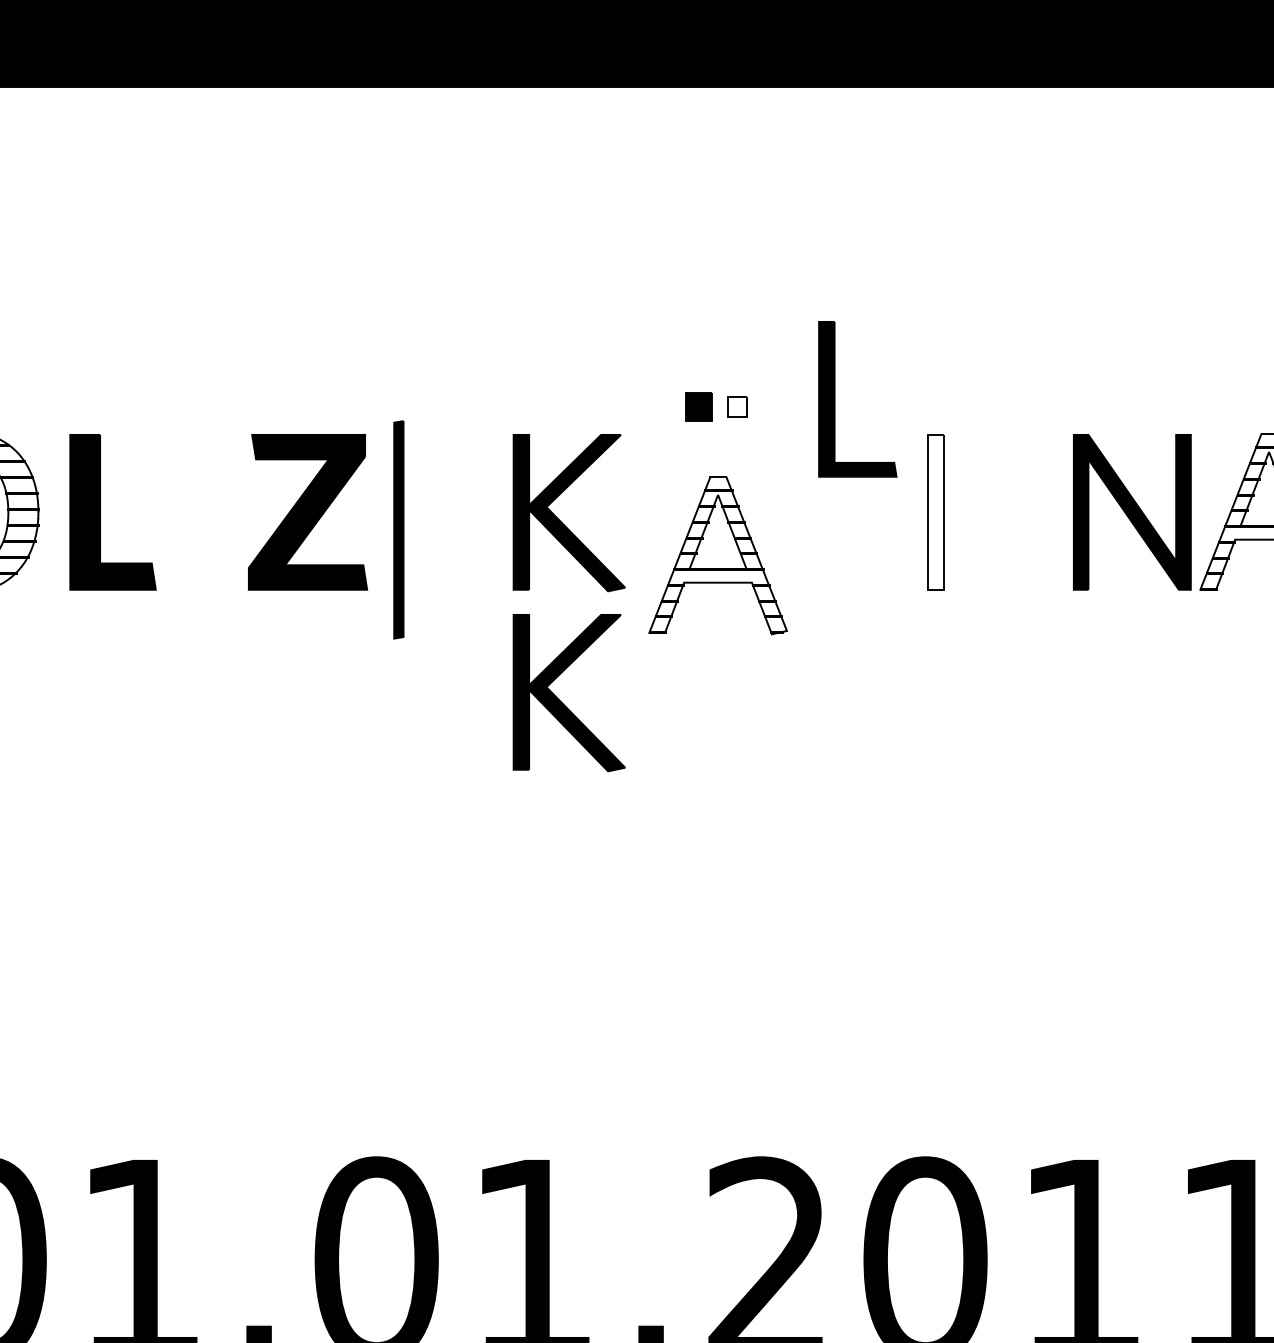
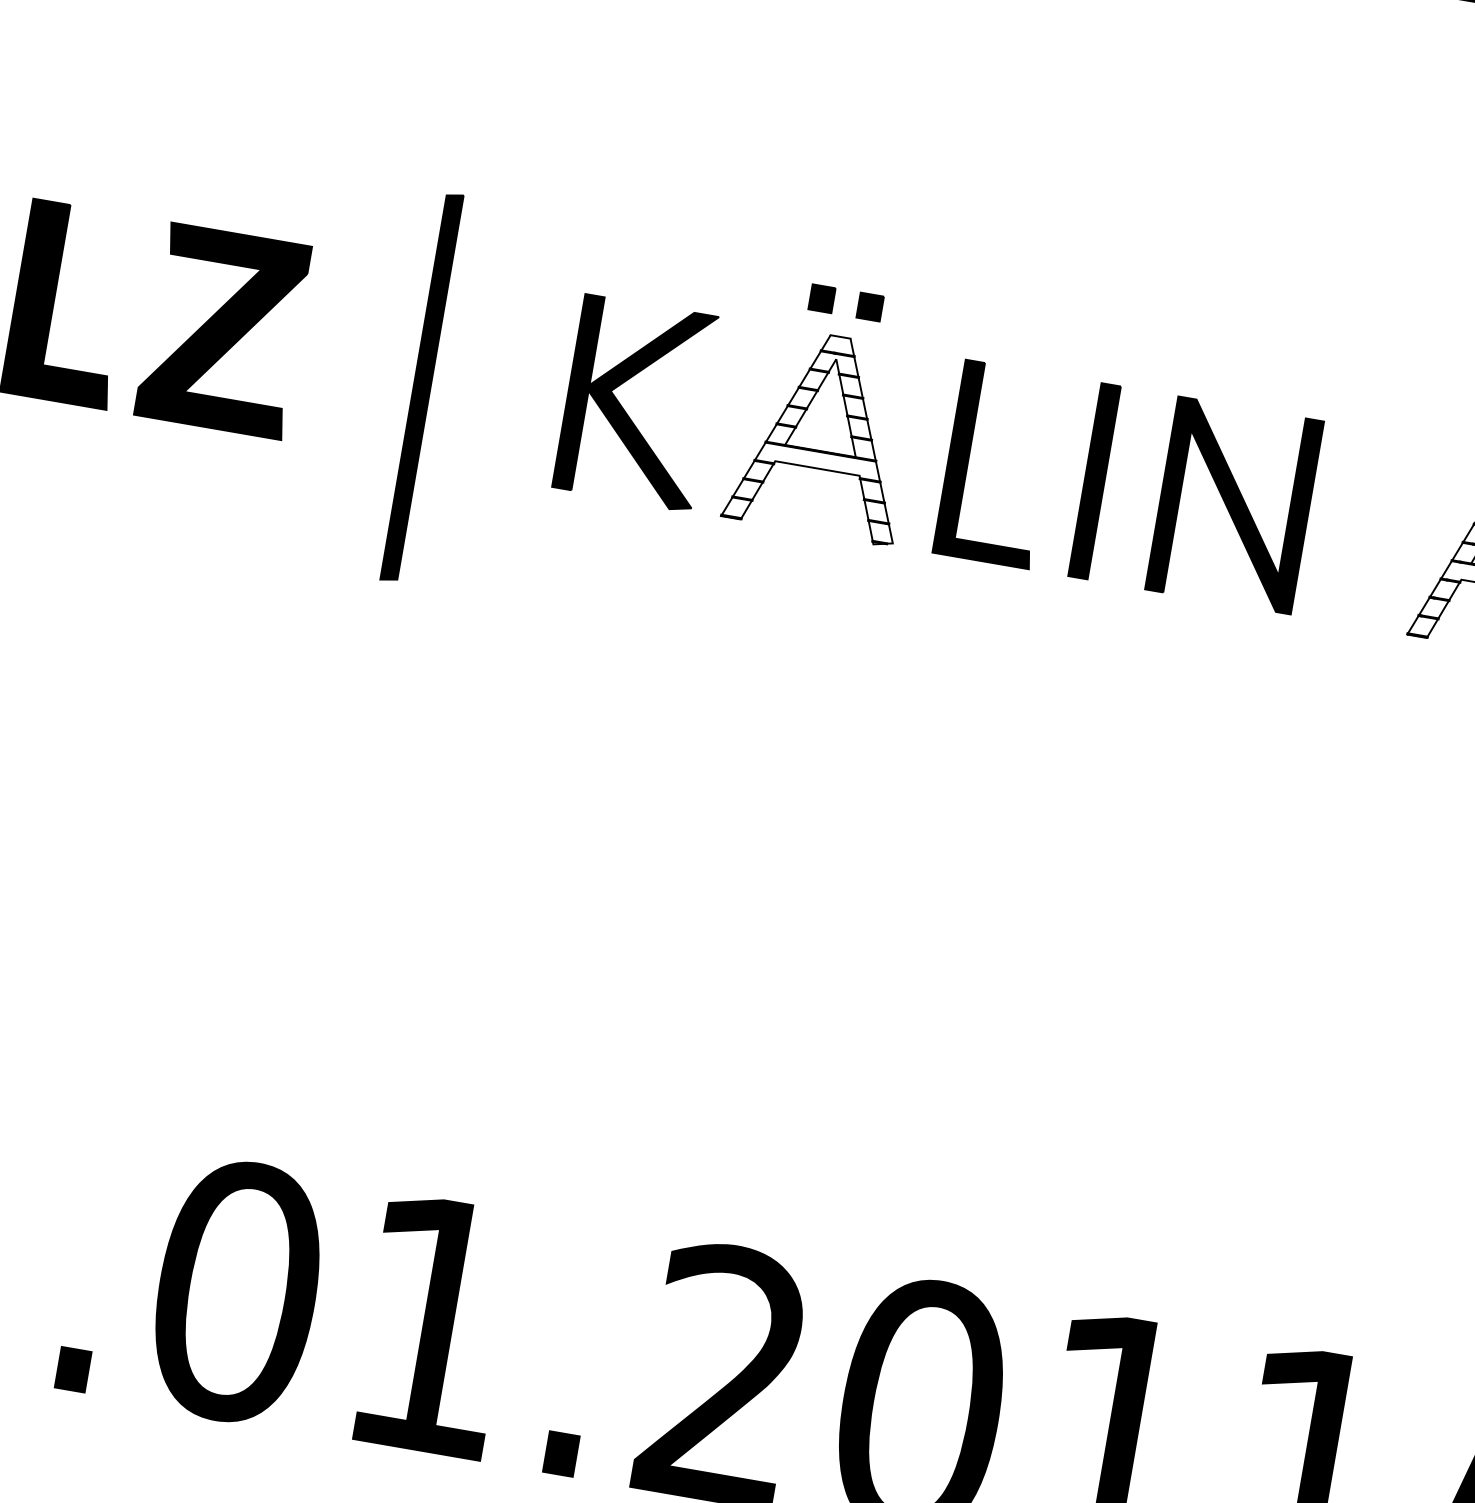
part: (835, 399) -> (969, 459), moved
part: (698, 406) -> (821, 298), size x0.71
fill: (737, 406) -> (870, 306), added
fill: (935, 511) -> (1094, 480), added
part: (308, 512) -> (224, 331), moved
part: (1132, 512) -> (1234, 505), moved
part: (398, 529) -> (421, 387), size x1.43
part: (717, 555) -> (822, 434), moved
part: (560, 700) -> (586, 634), removed

